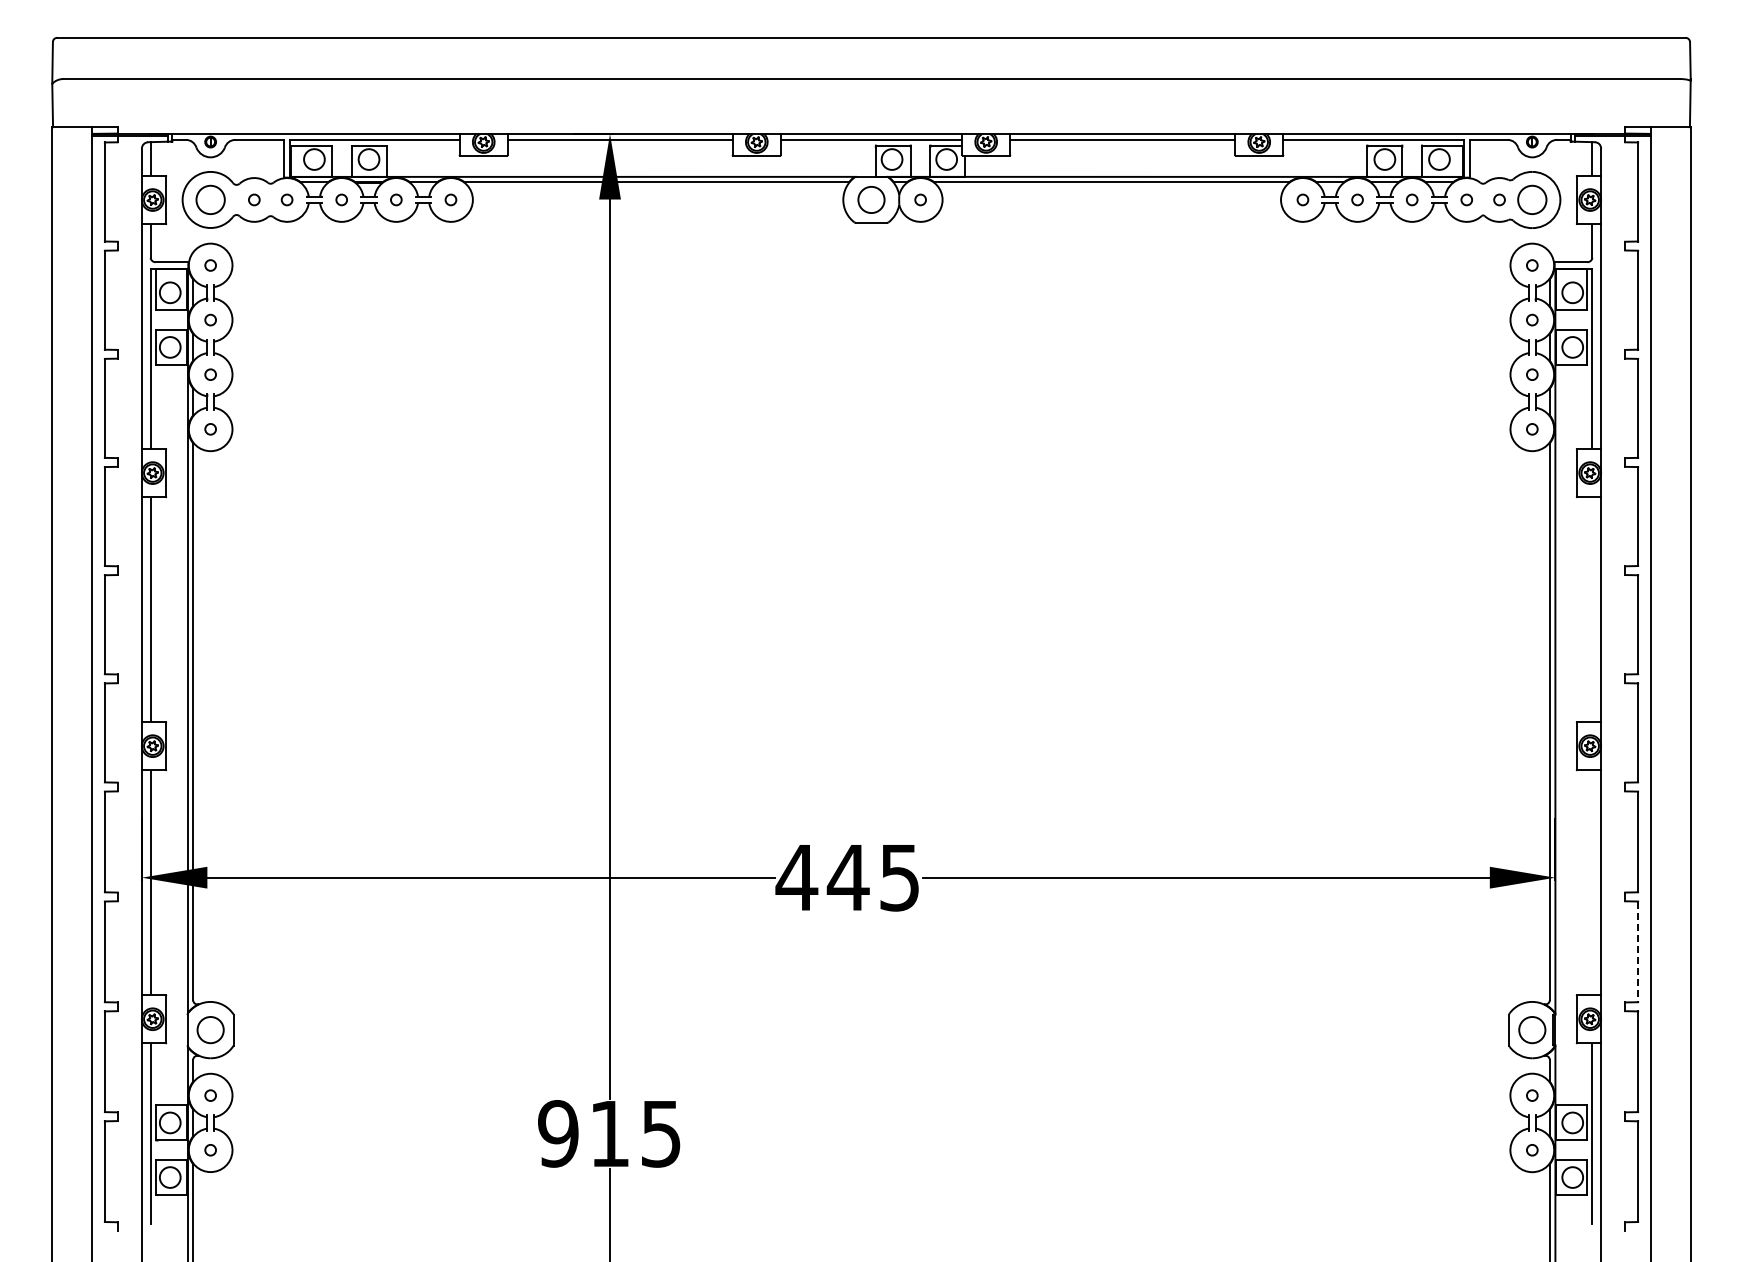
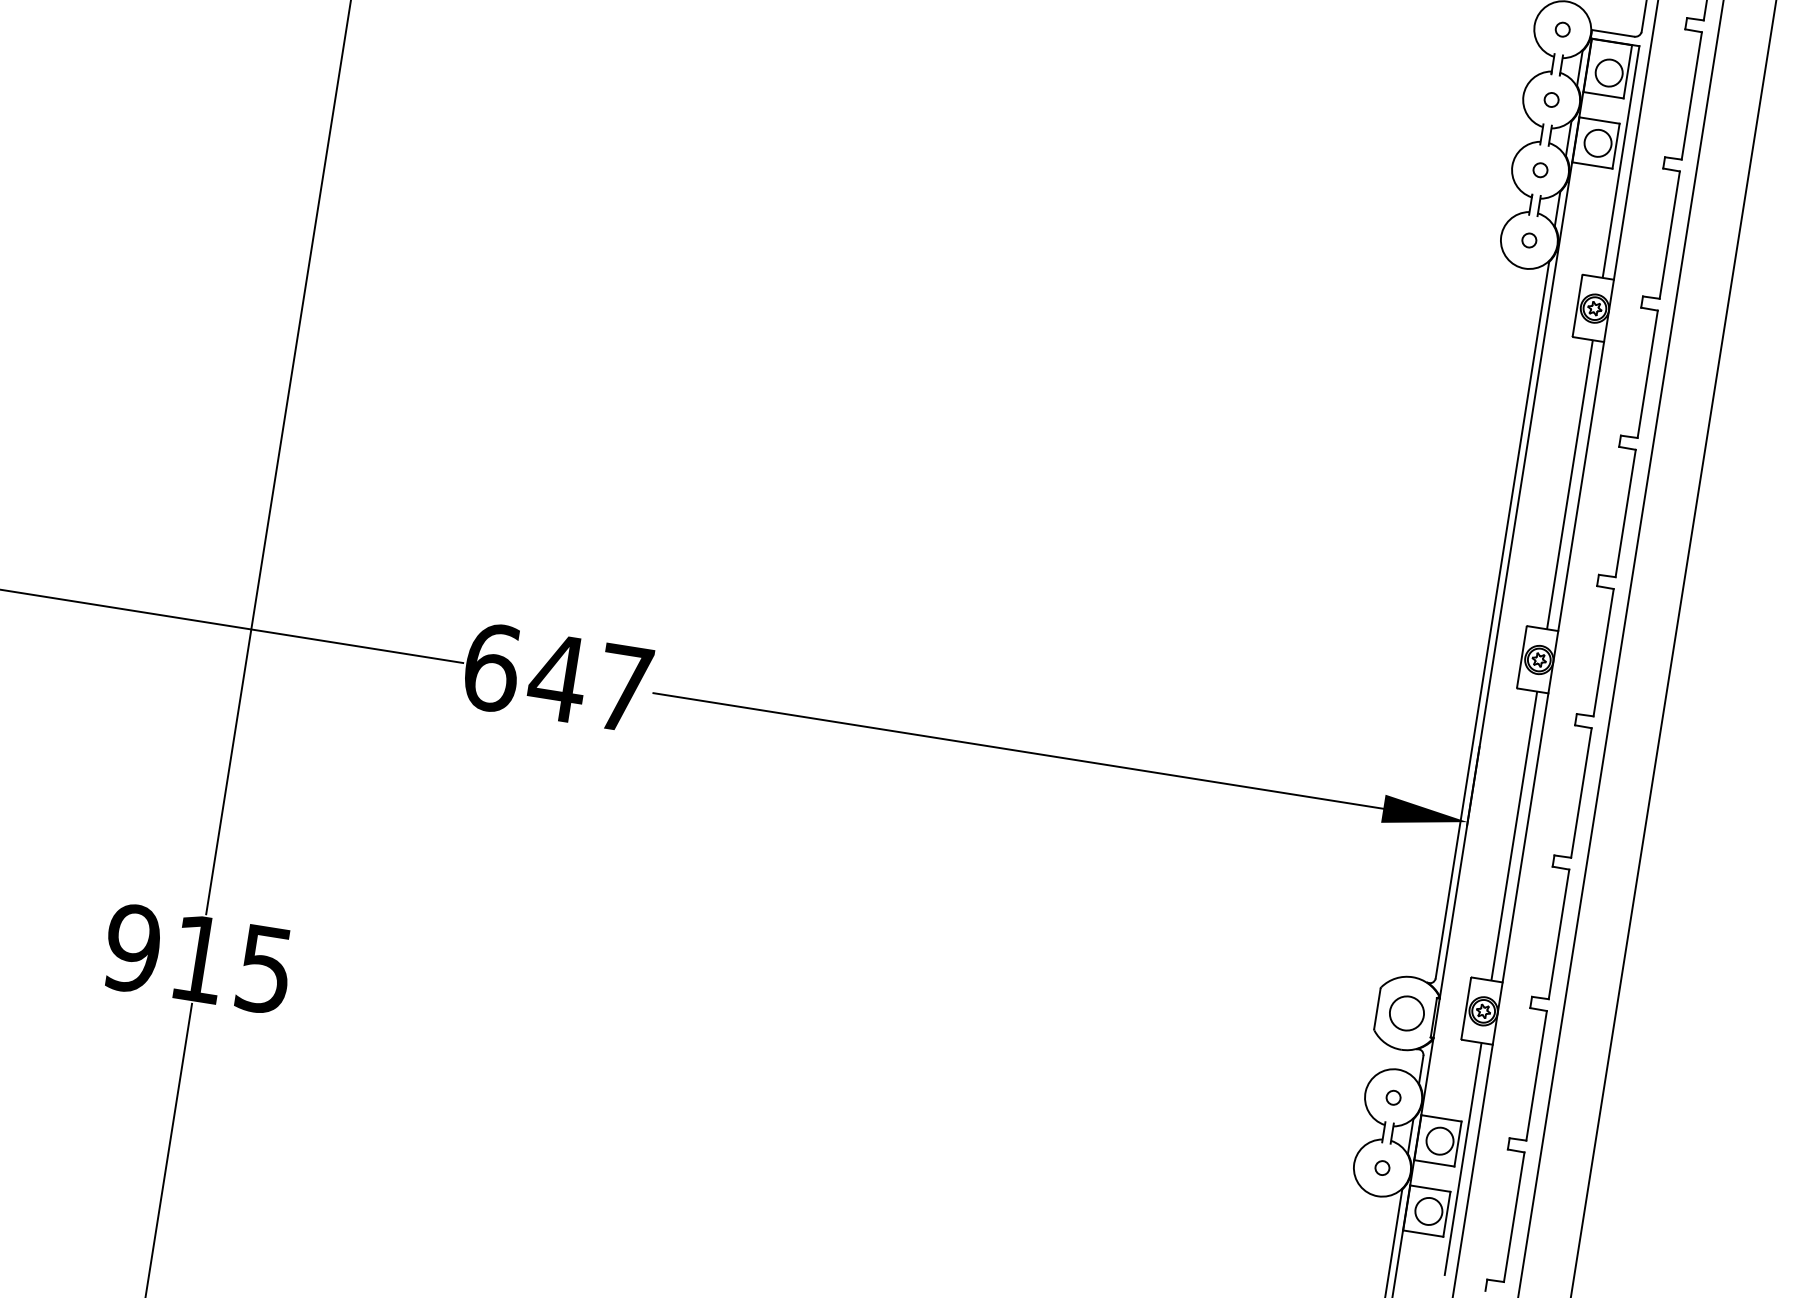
line: (1592, 609) -> (1570, 484), added
text: (846, 877) -> (555, 677), 445 -> 647
line: (1592, 882) -> (1514, 835), added
line: (1638, 952) -> (1559, 935), dashed -> solid

